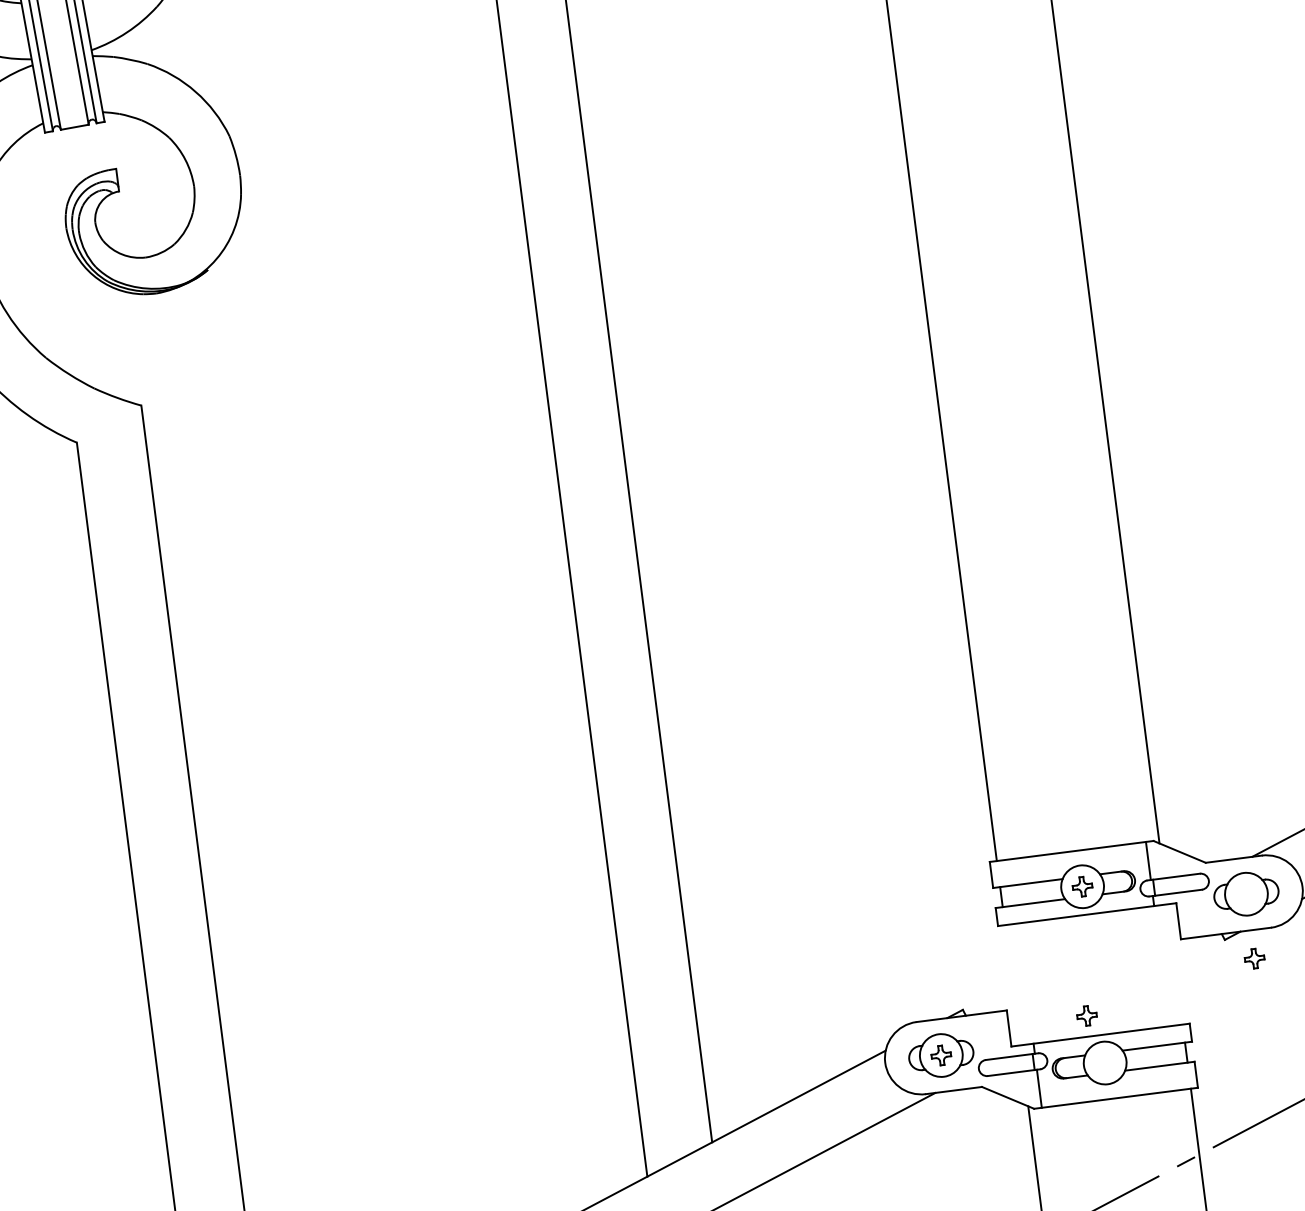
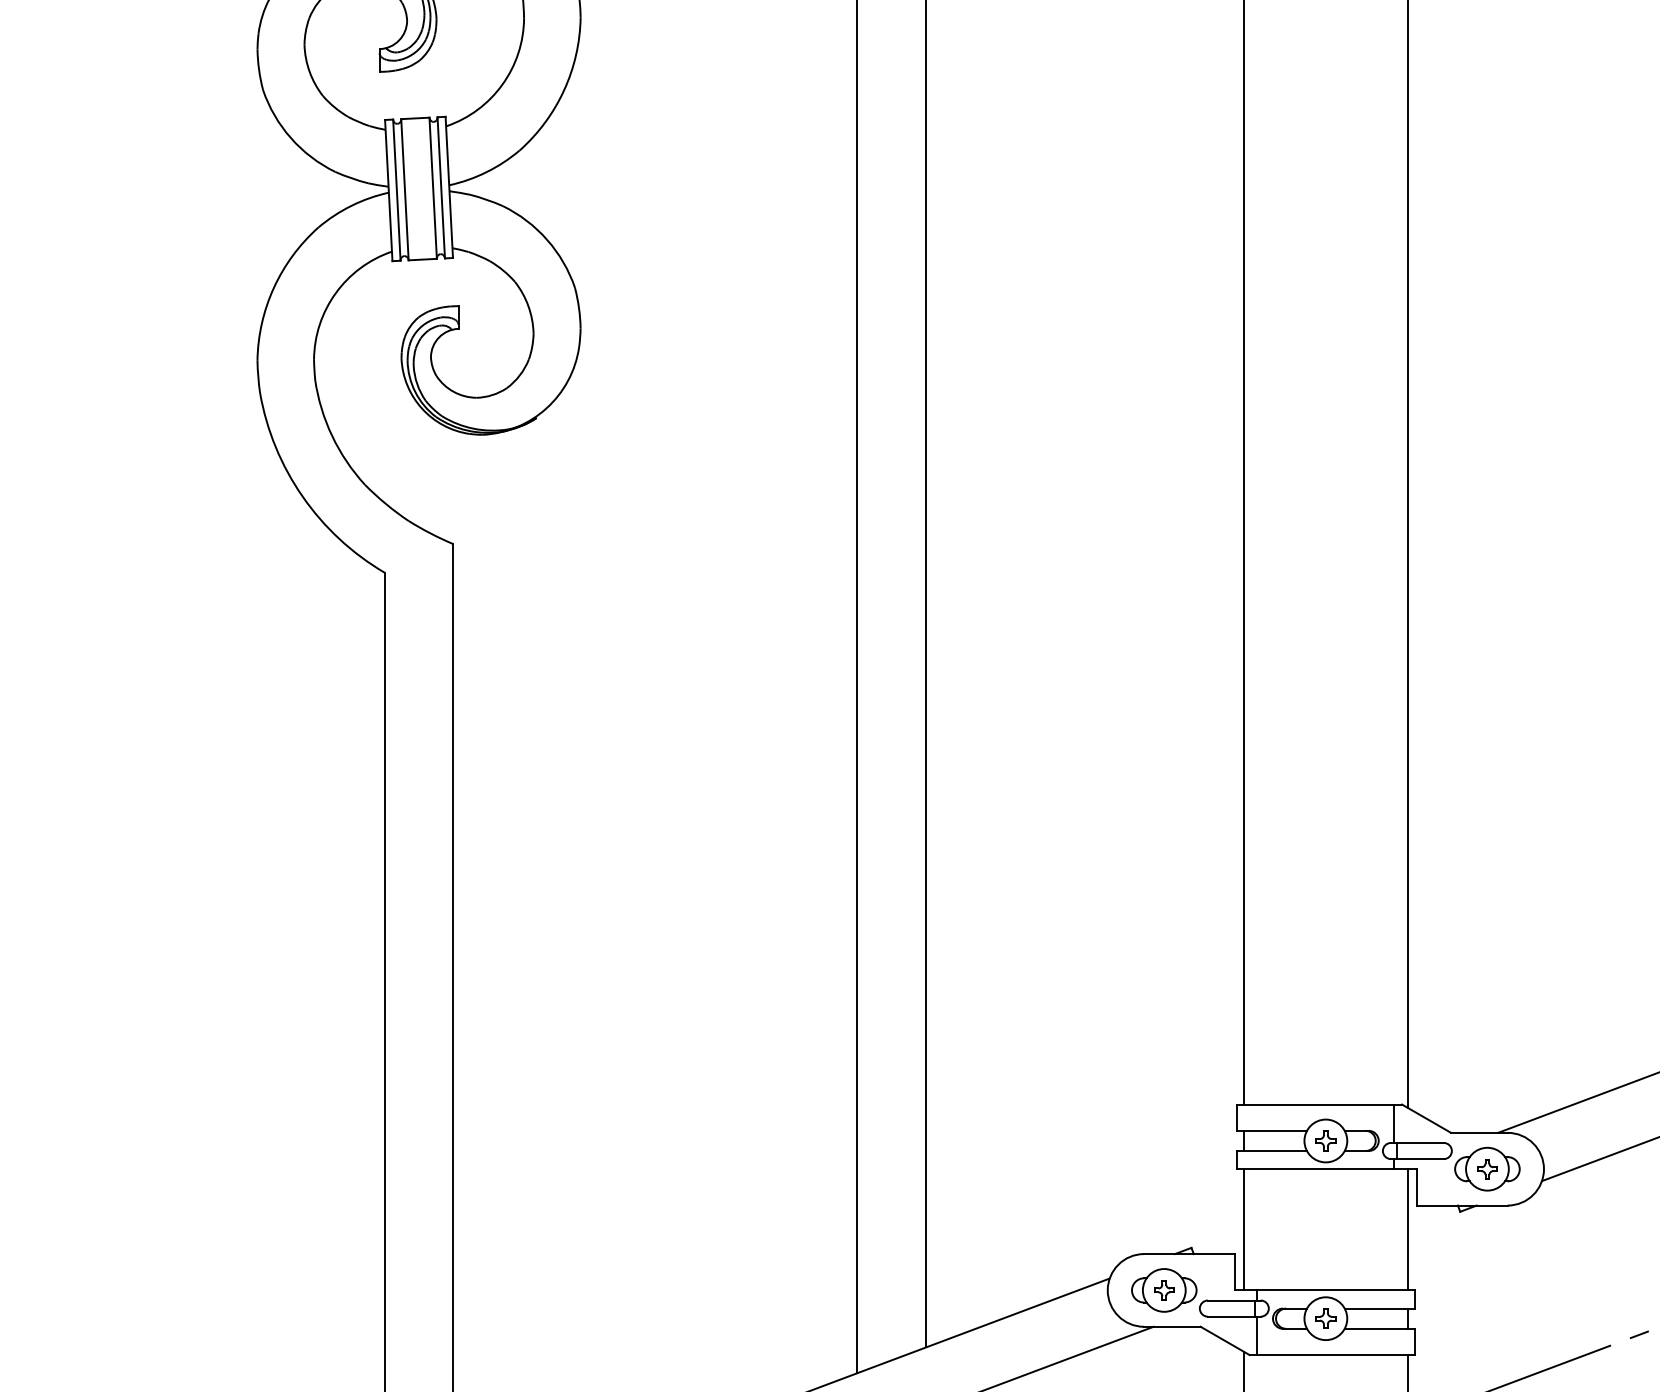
part: (1254, 958) -> (1487, 1169), moved
line: (1174, 964) -> (1407, 1229), added
line: (1013, 984) -> (1244, 1229), added
part: (1086, 1015) -> (1325, 1318), moved

